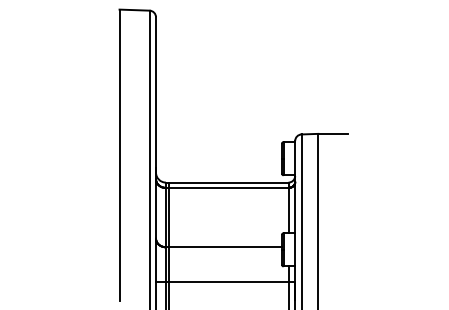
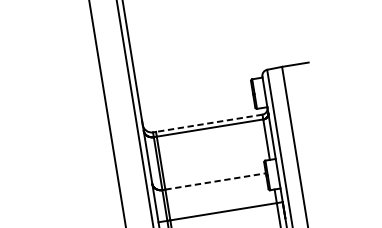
line: (228, 182) -> (208, 123), solid -> dashed
line: (226, 247) -> (216, 181), solid -> dashed

